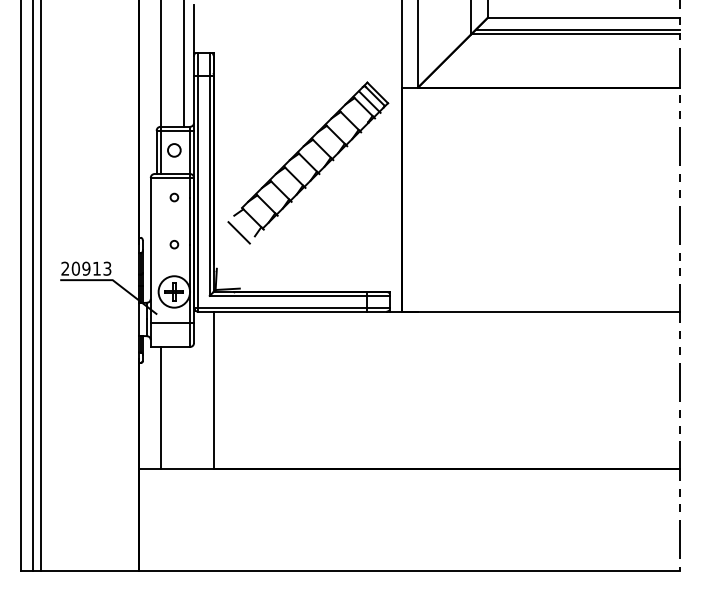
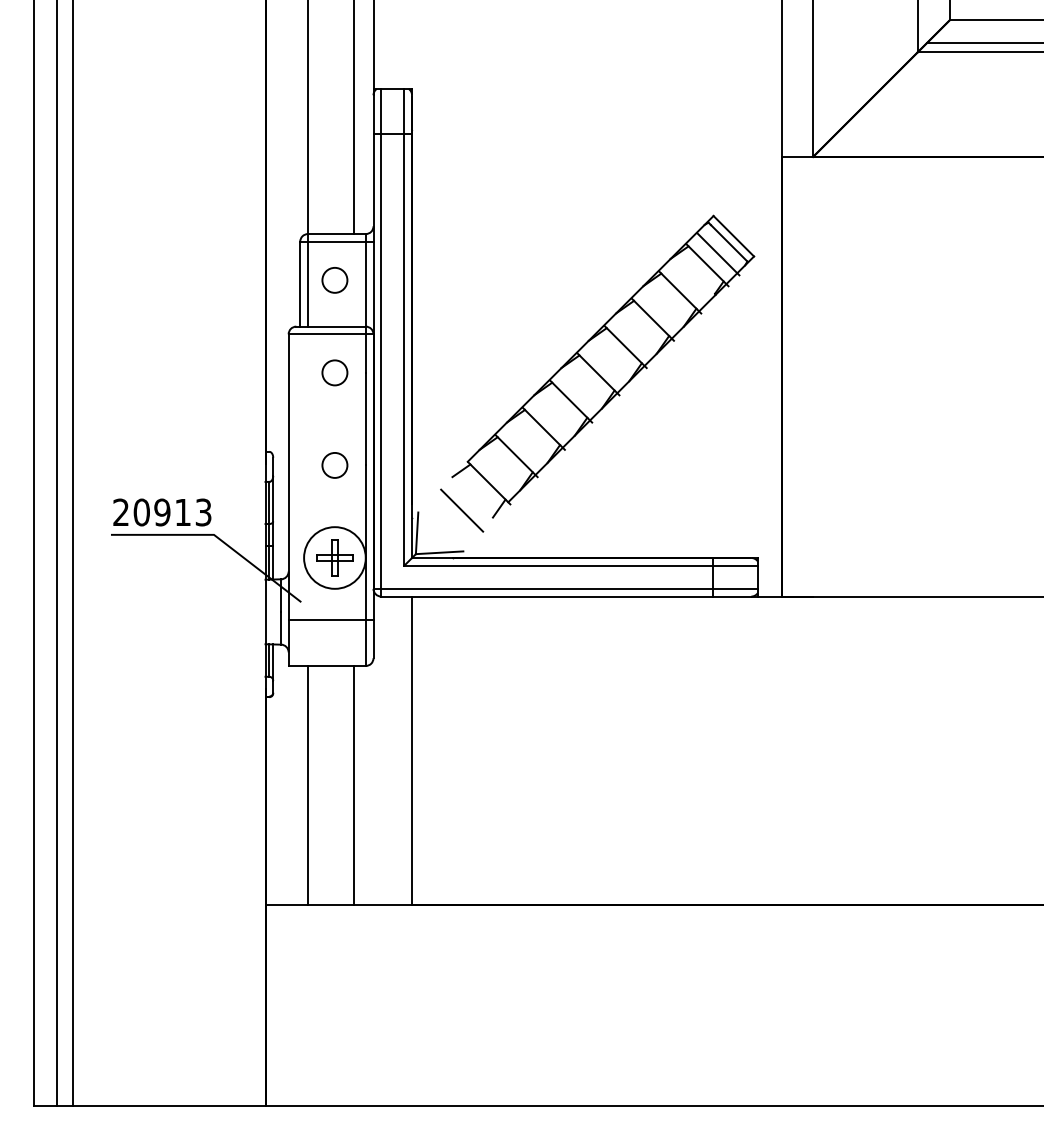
part: (308, 162) -> (598, 372), moved
circle: (174, 197) -> (335, 372), size x1.67
circle: (174, 244) -> (335, 464), size x1.67
line: (184, 407) -> (354, 784), added

